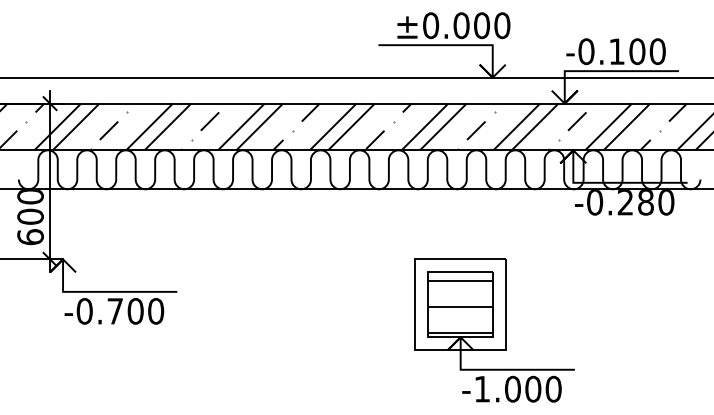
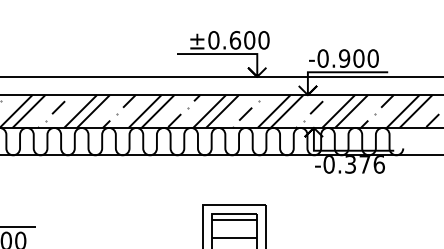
text: (461, 25) -> (235, 40), ±0.000 -> ±0.600
text: (616, 51) -> (344, 58), -0.100 -> -0.900
text: (645, 202) -> (364, 164), -0.280 -> -0.376

